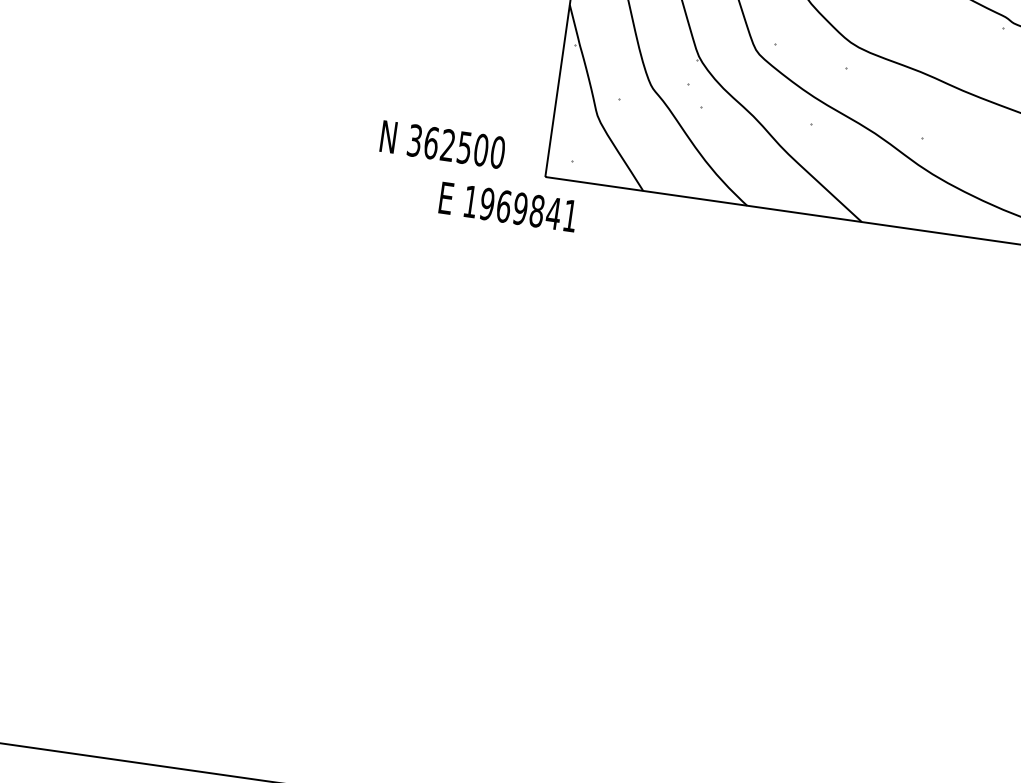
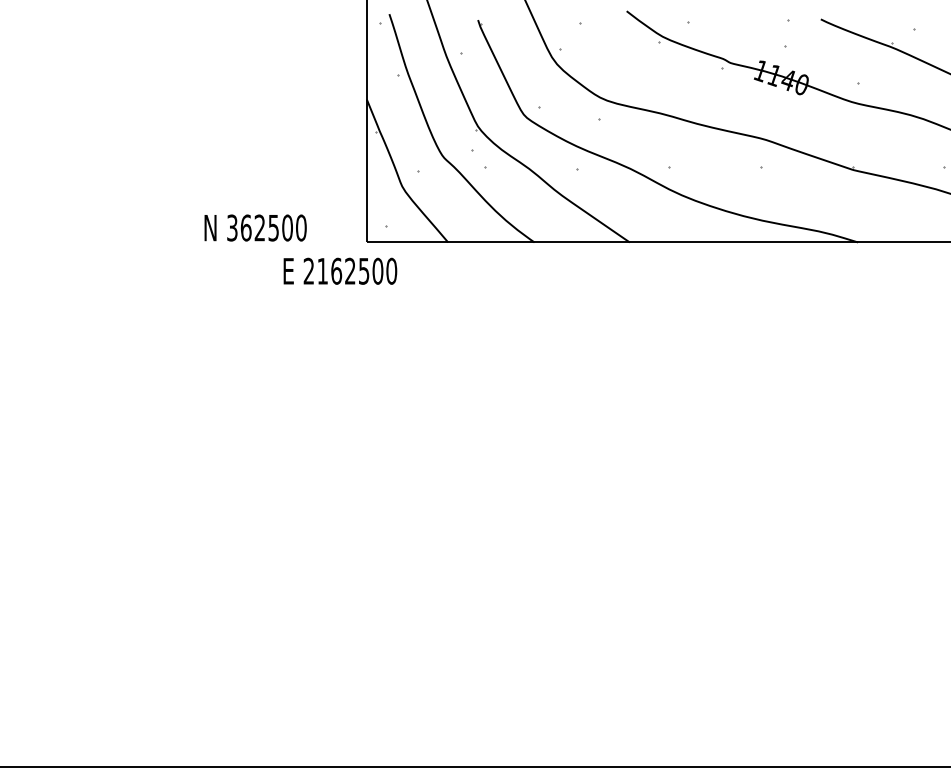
text: (442, 144) -> (255, 227), moved
text: (520, 207) -> (350, 270), 1969841 -> 2162500

